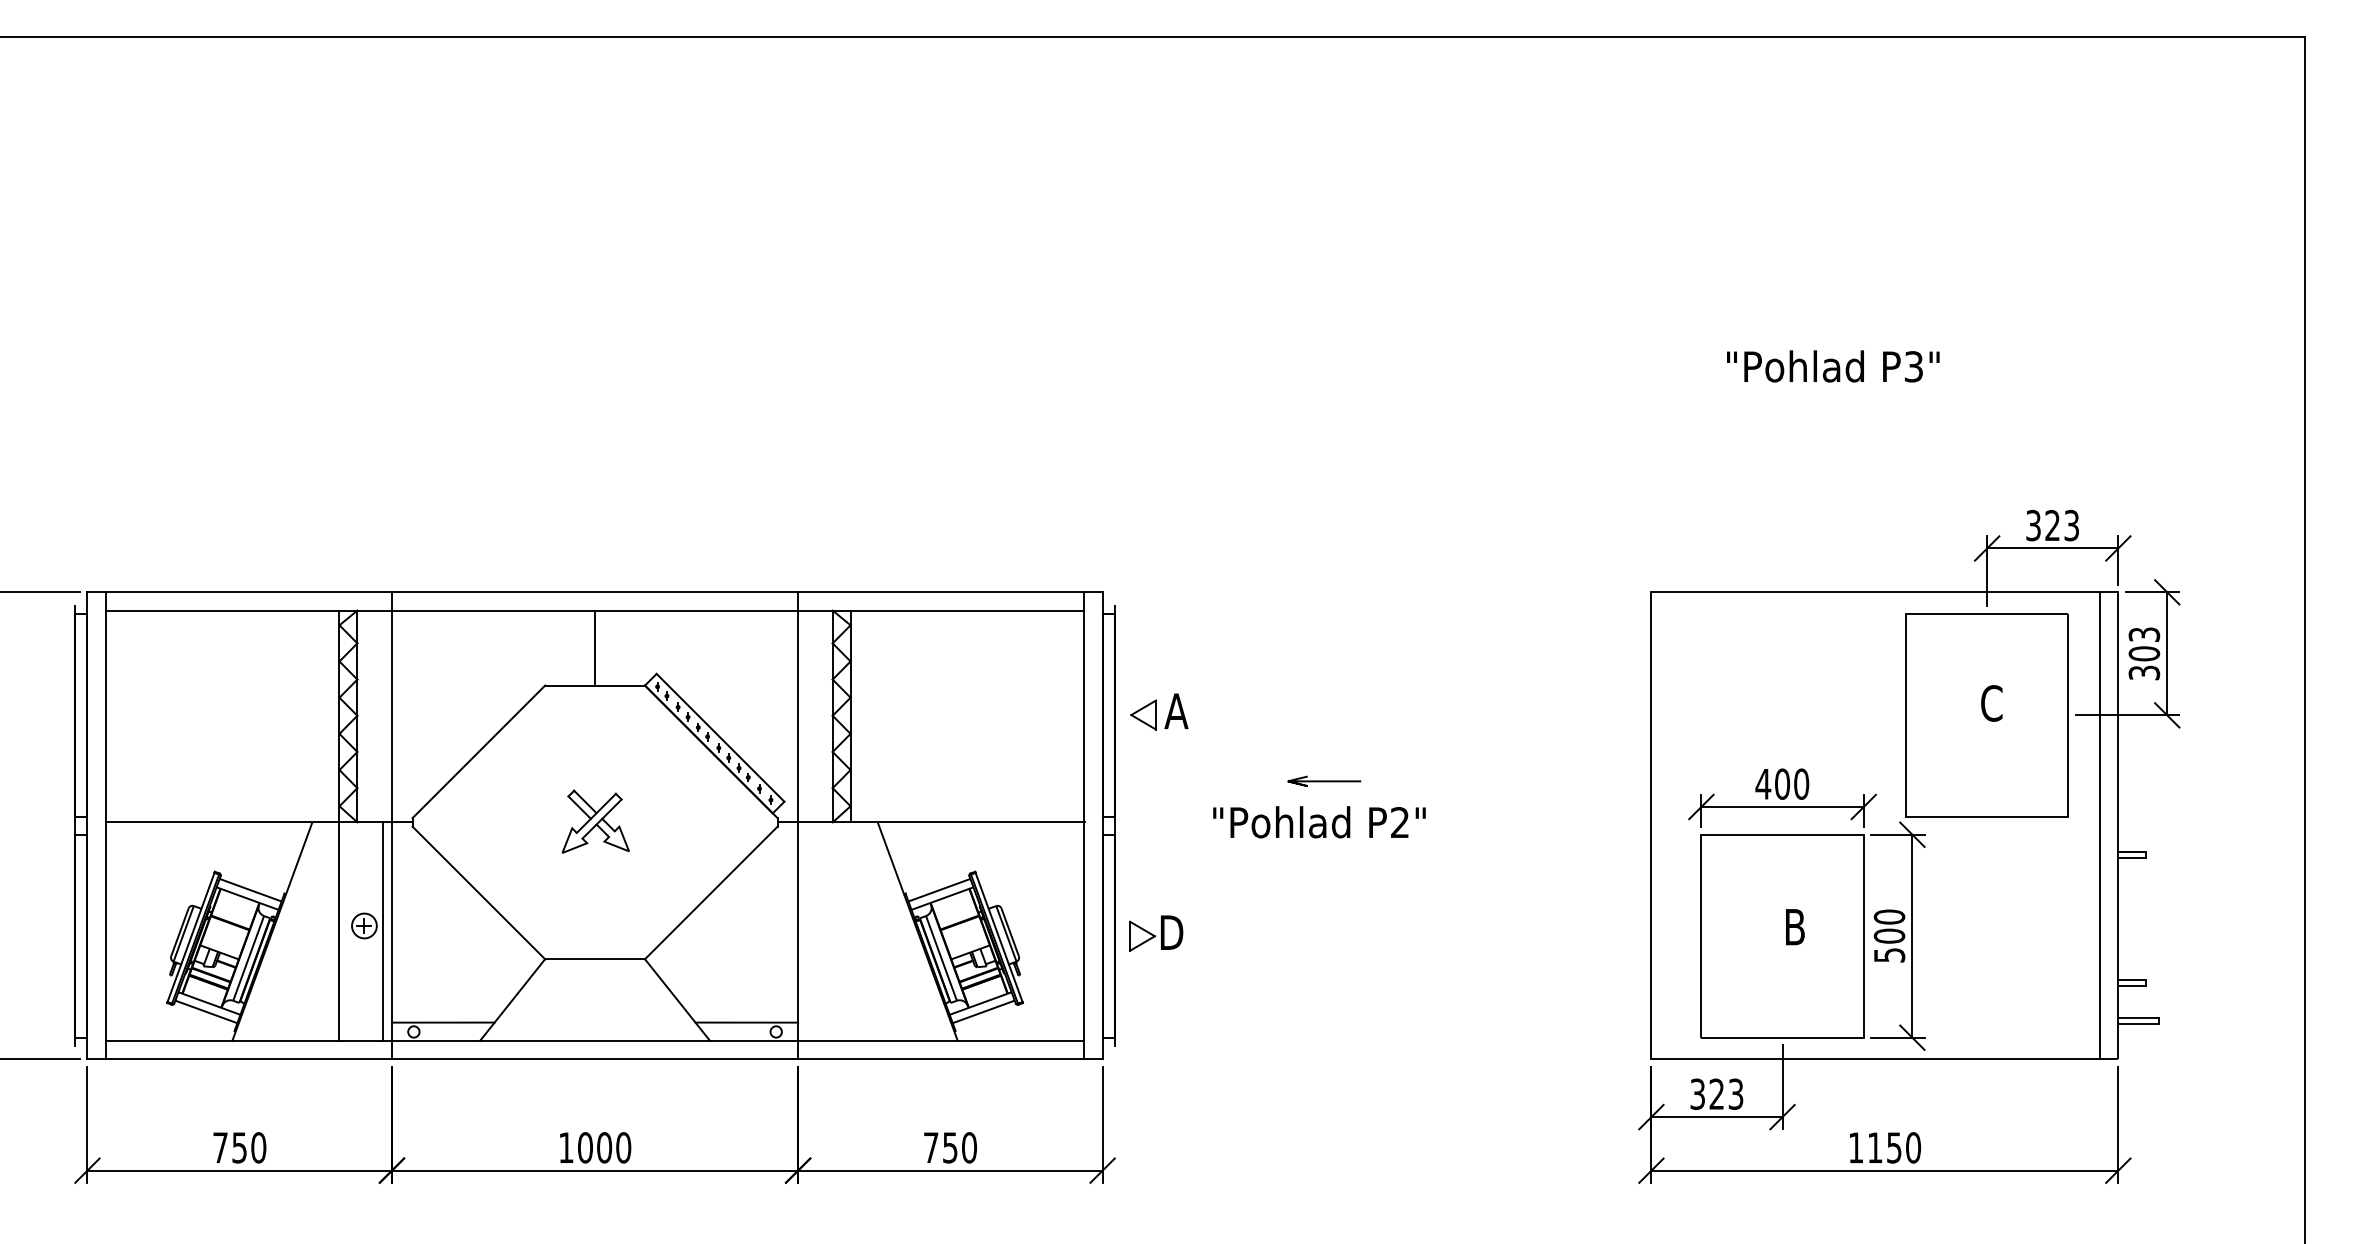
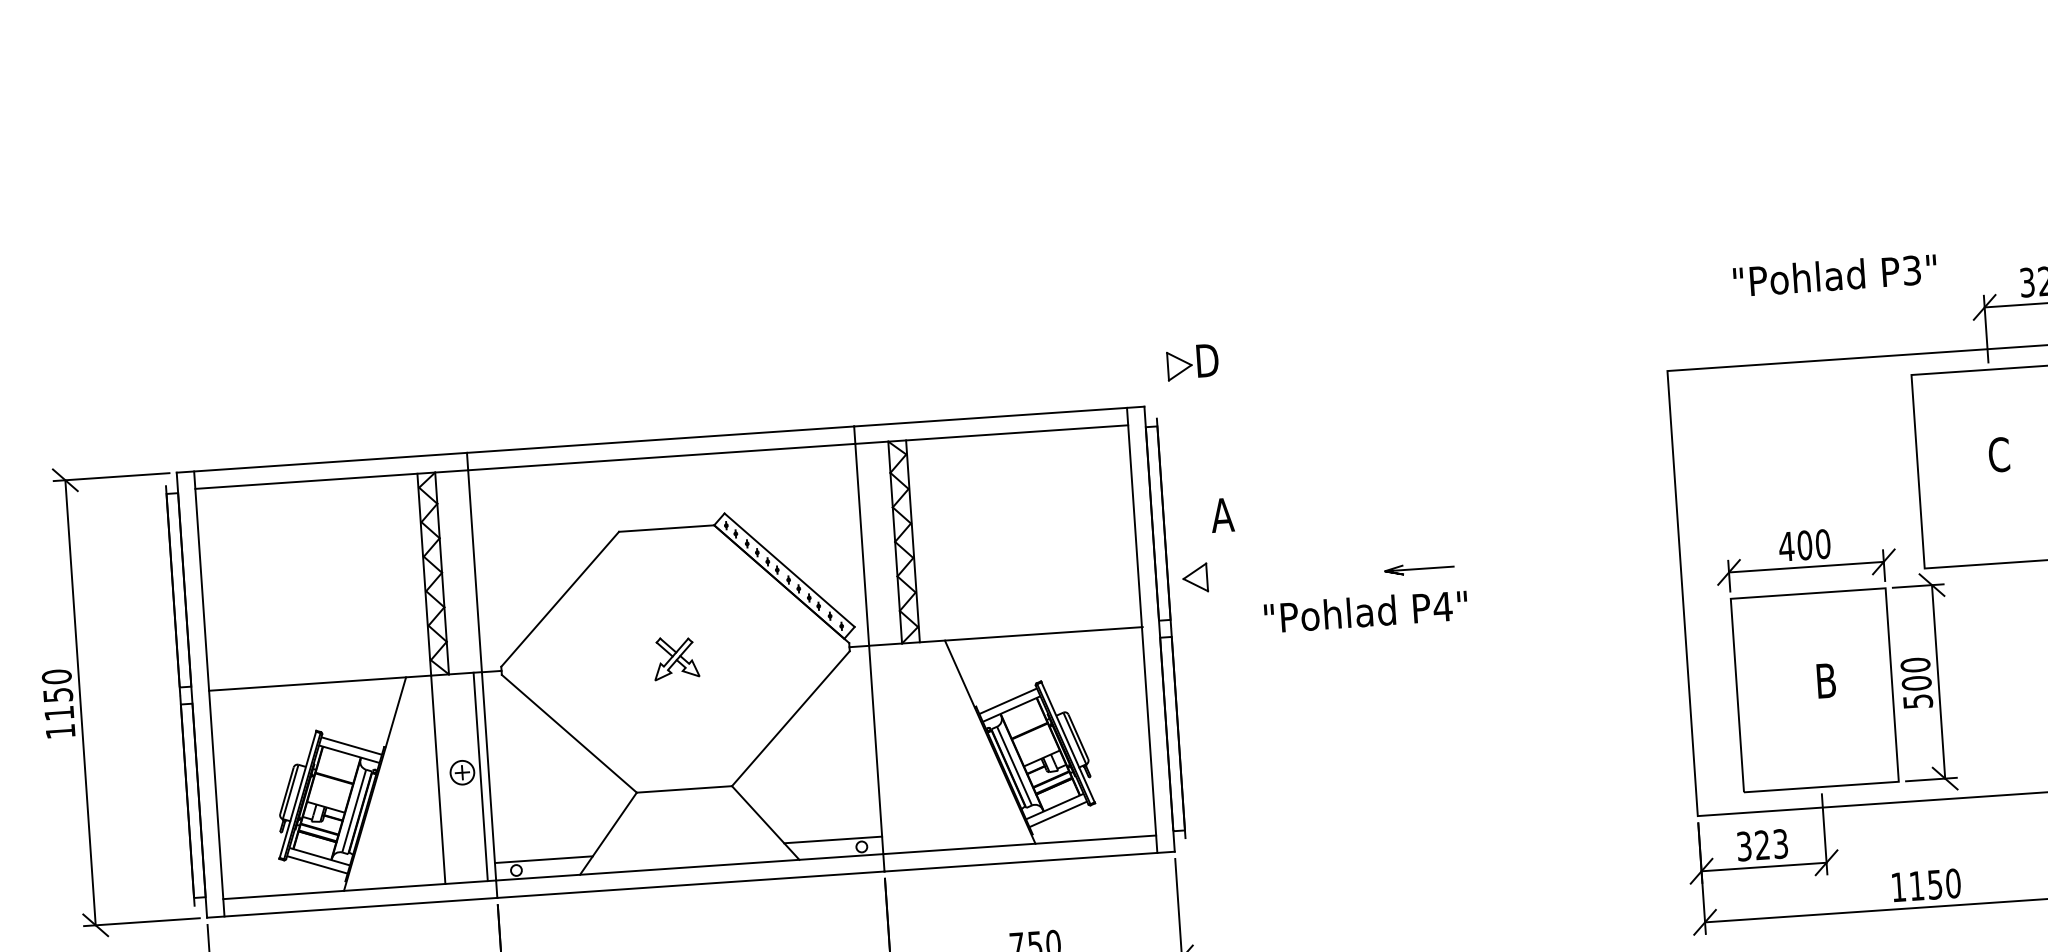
text: (1833, 366) -> (1835, 275), moved
line: (595, 647) -> (664, 492), removed
part: (1143, 714) -> (1195, 577), moved
line: (1324, 780) -> (1419, 568), moved
part: (595, 821) -> (675, 658), size x0.7
text: (1399, 822) -> (1442, 606), P2" -> P4"
part: (1156, 933) -> (1192, 362), moved

